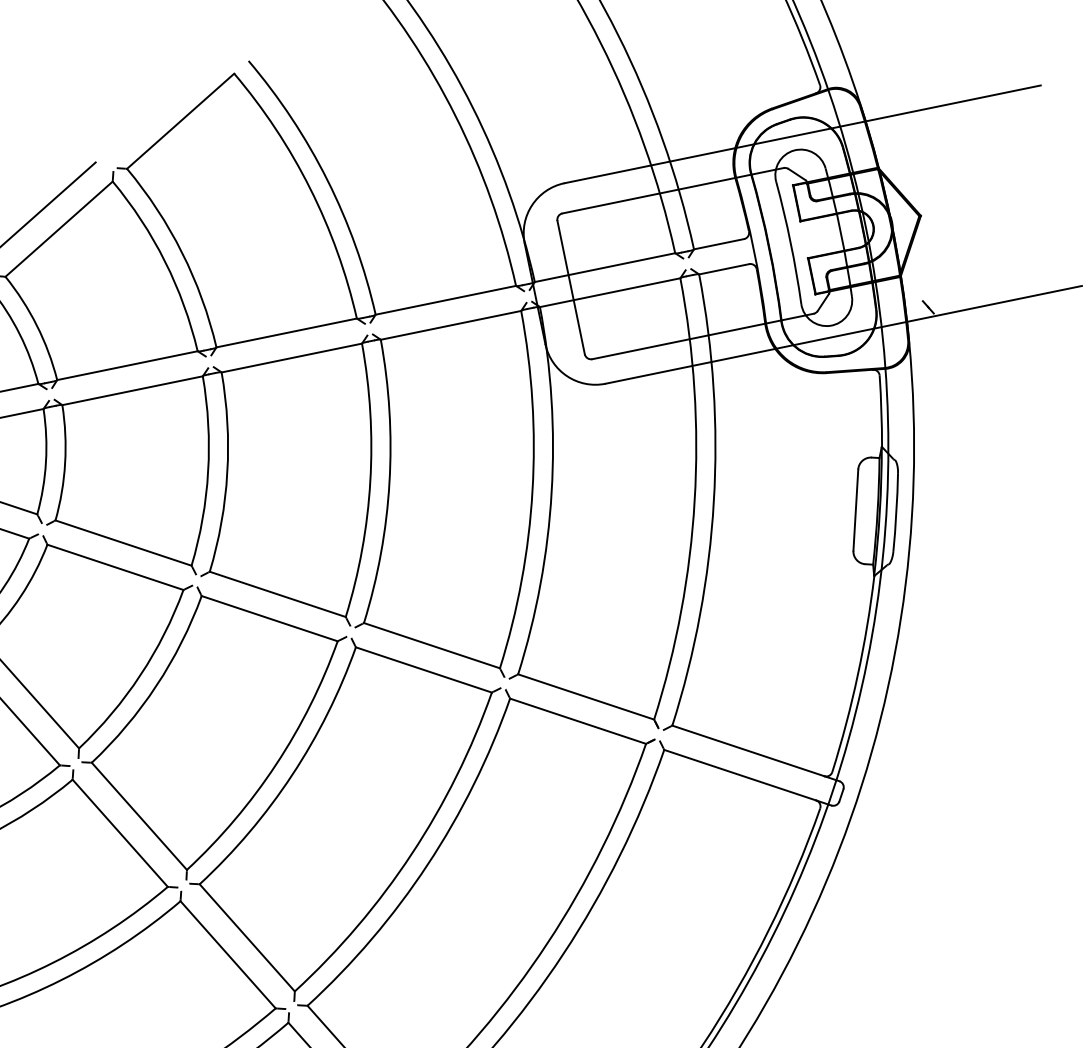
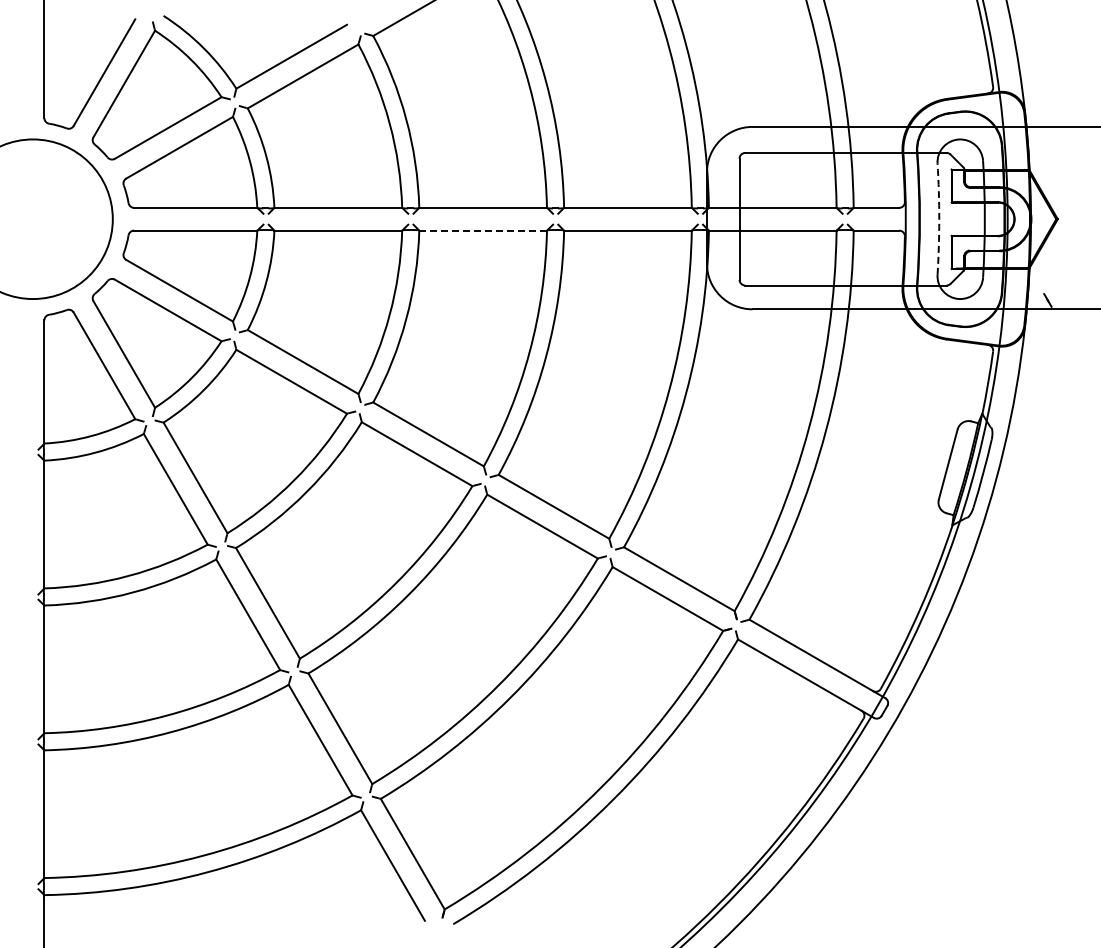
arc: (790, 242) -> (939, 219), solid -> dashed
line: (292, 357) -> (483, 230), solid -> dashed

